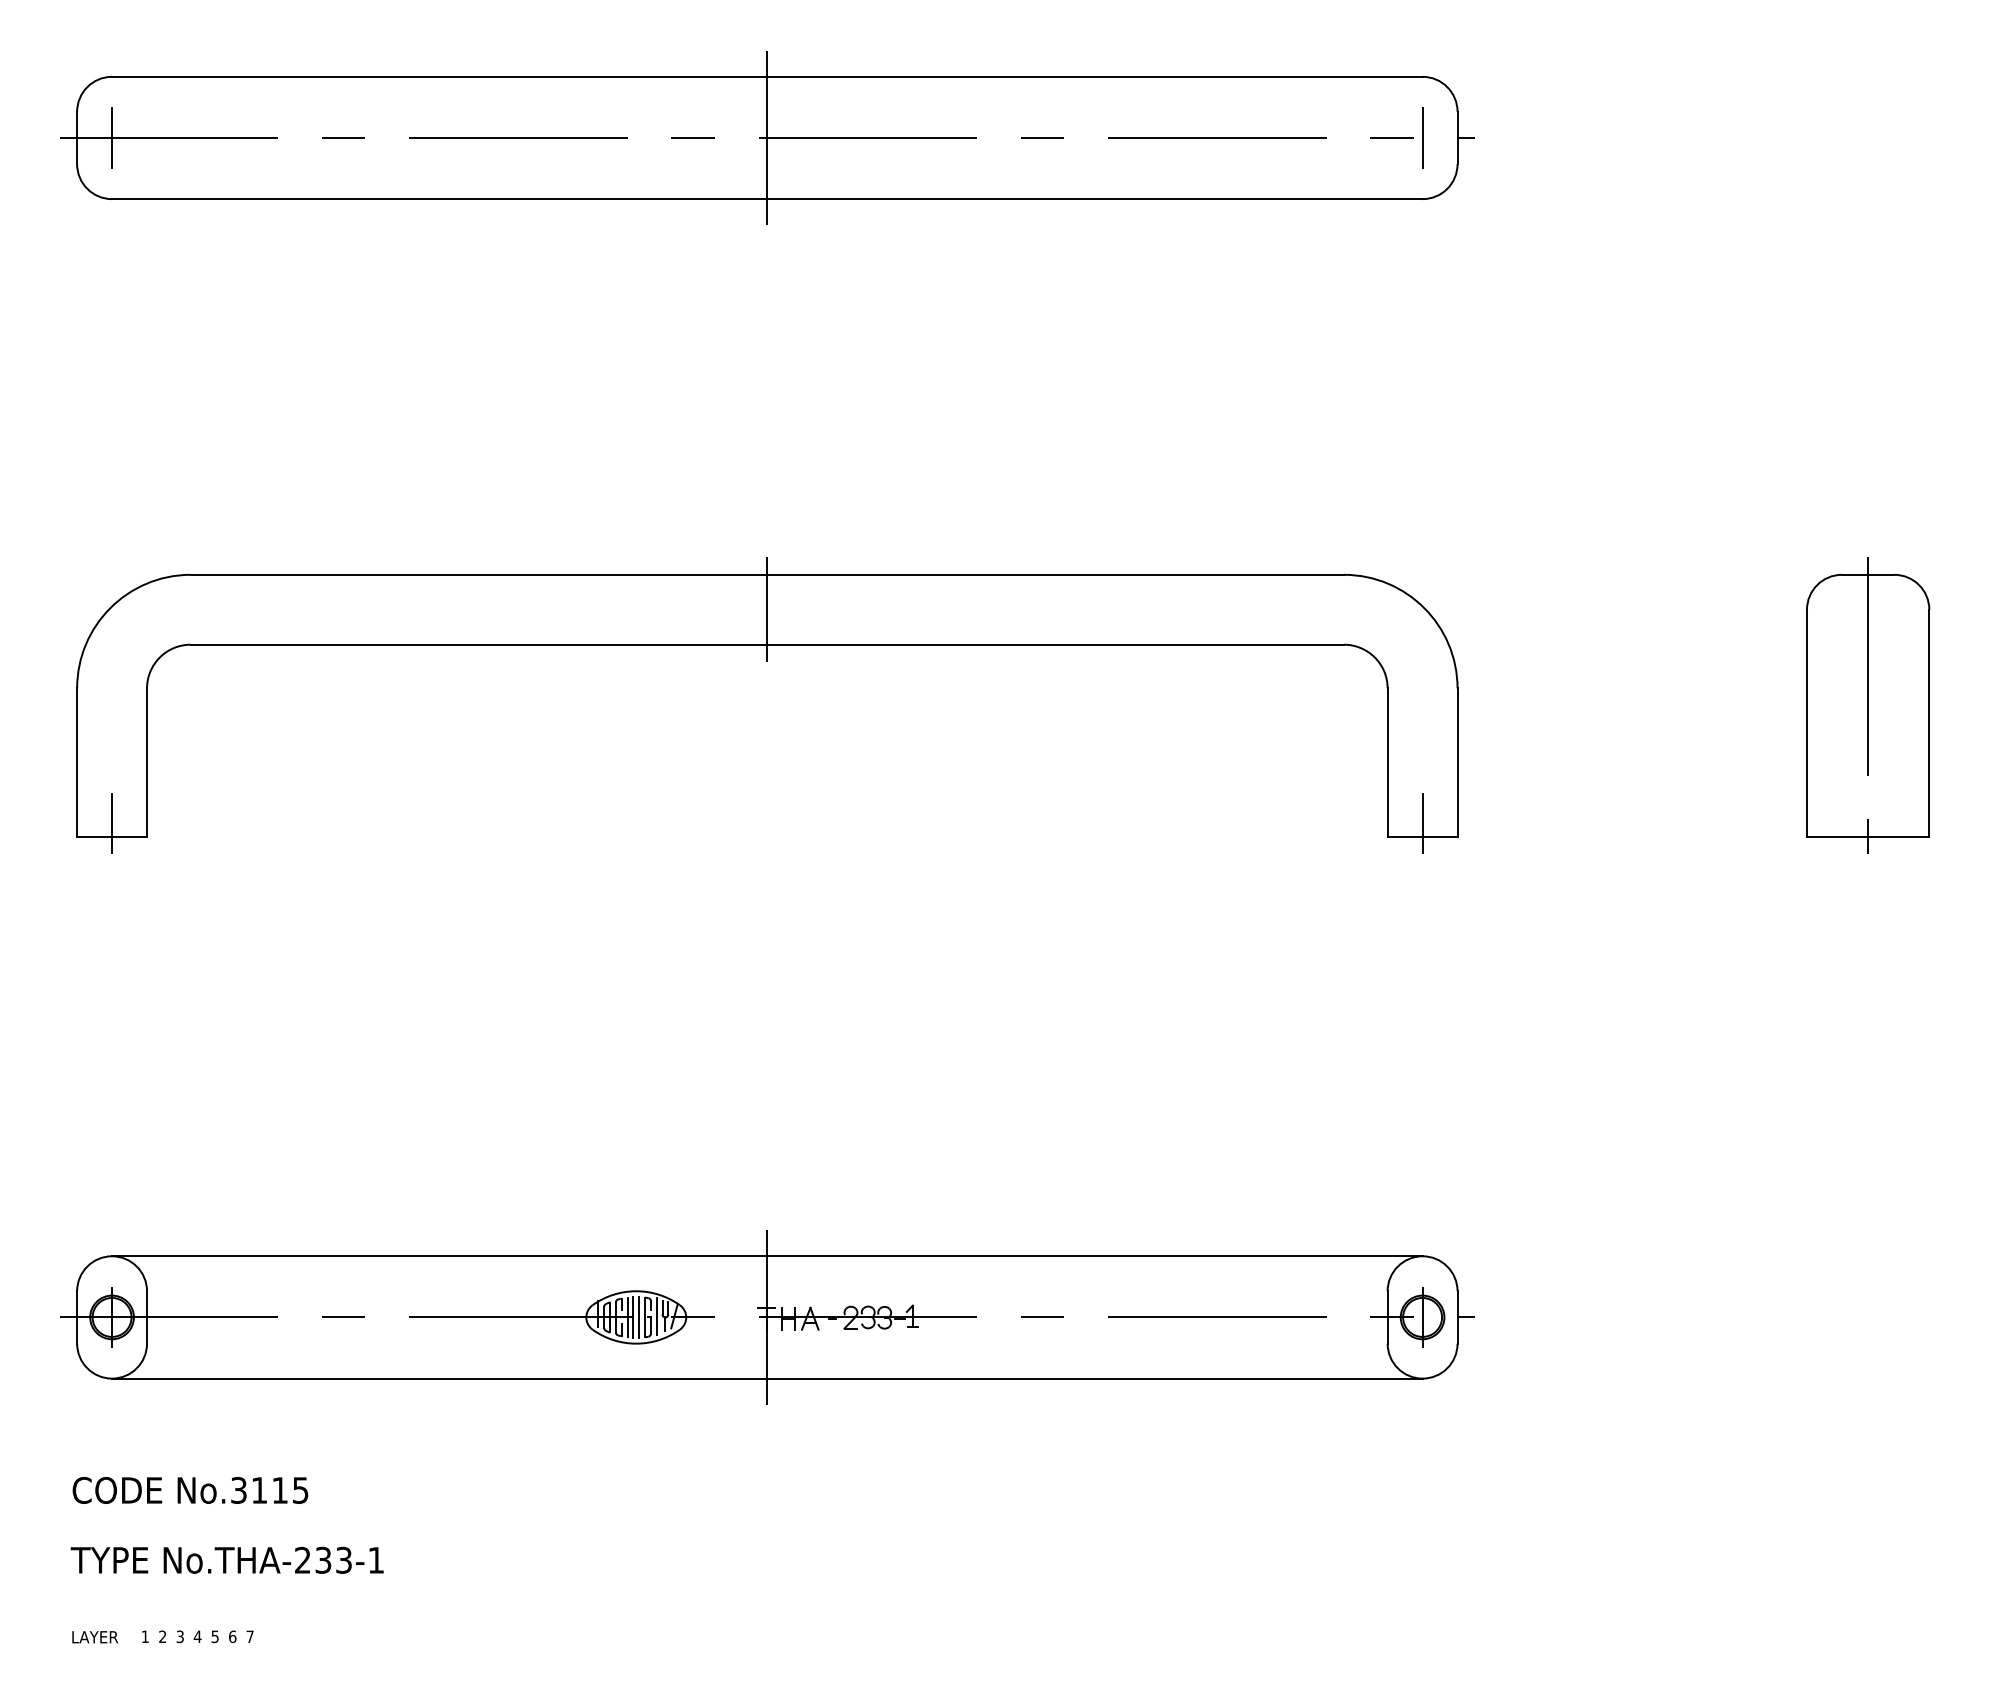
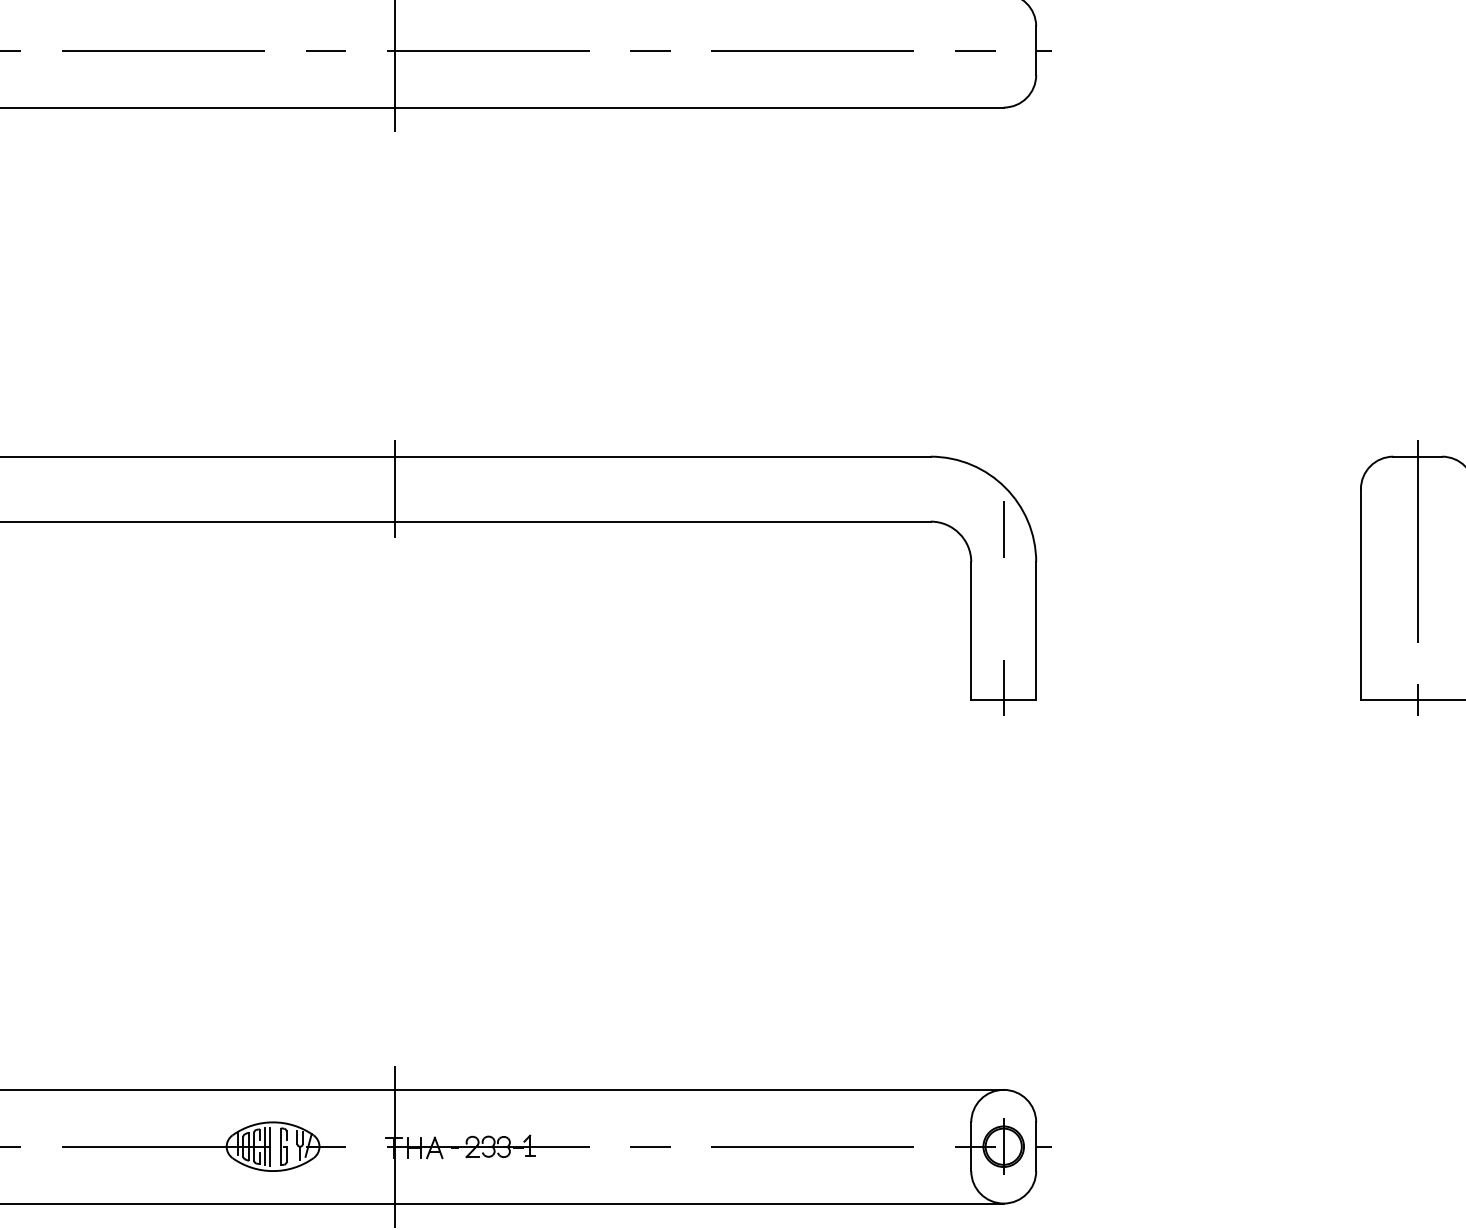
line: (1422, 137) -> (1003, 528), moved
line: (656, 1316) -> (291, 1145), removed
line: (639, 1317) -> (276, 1146), removed

